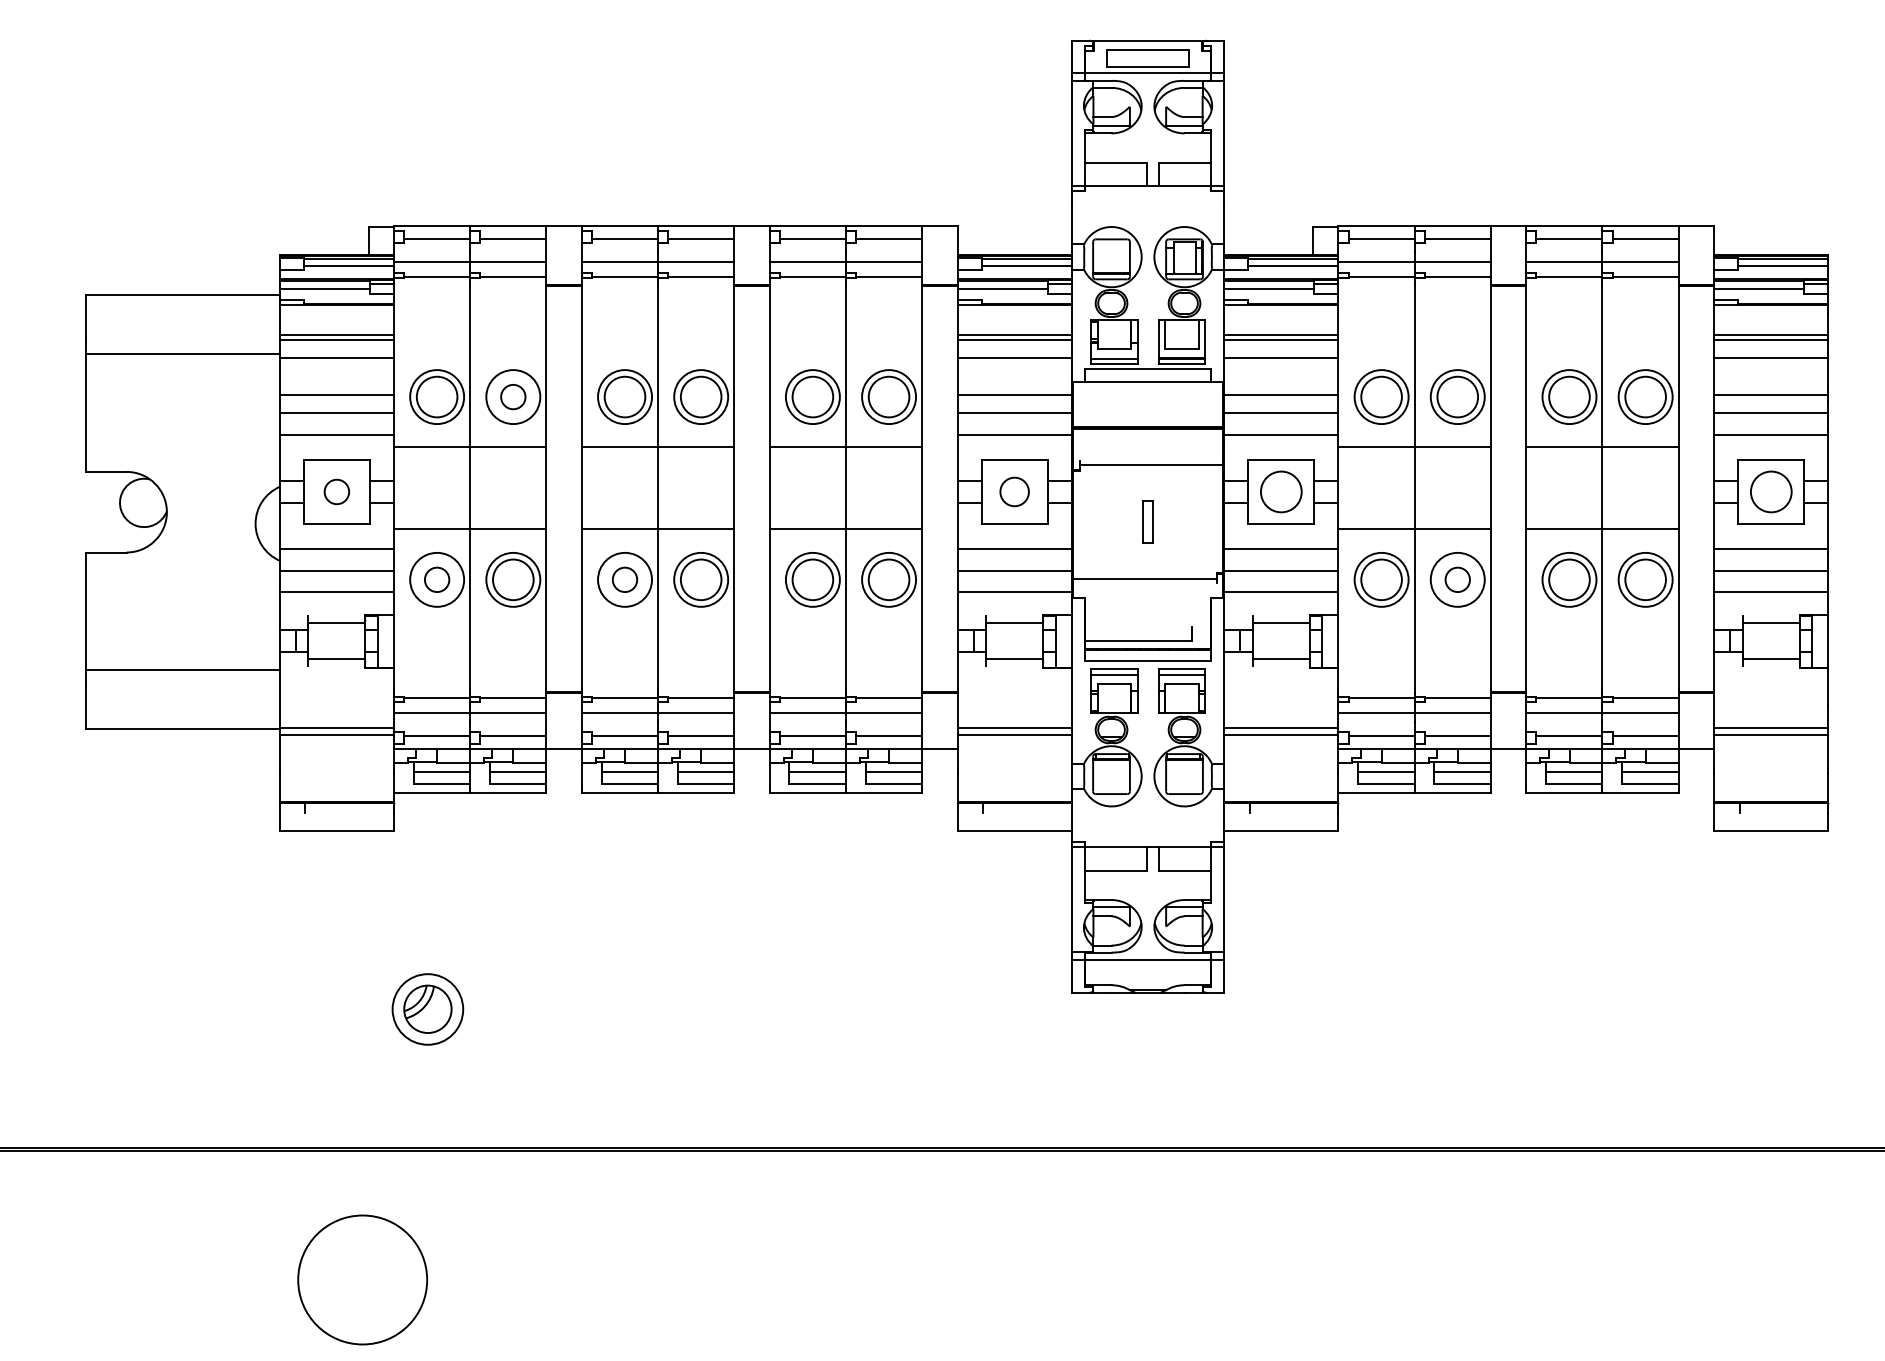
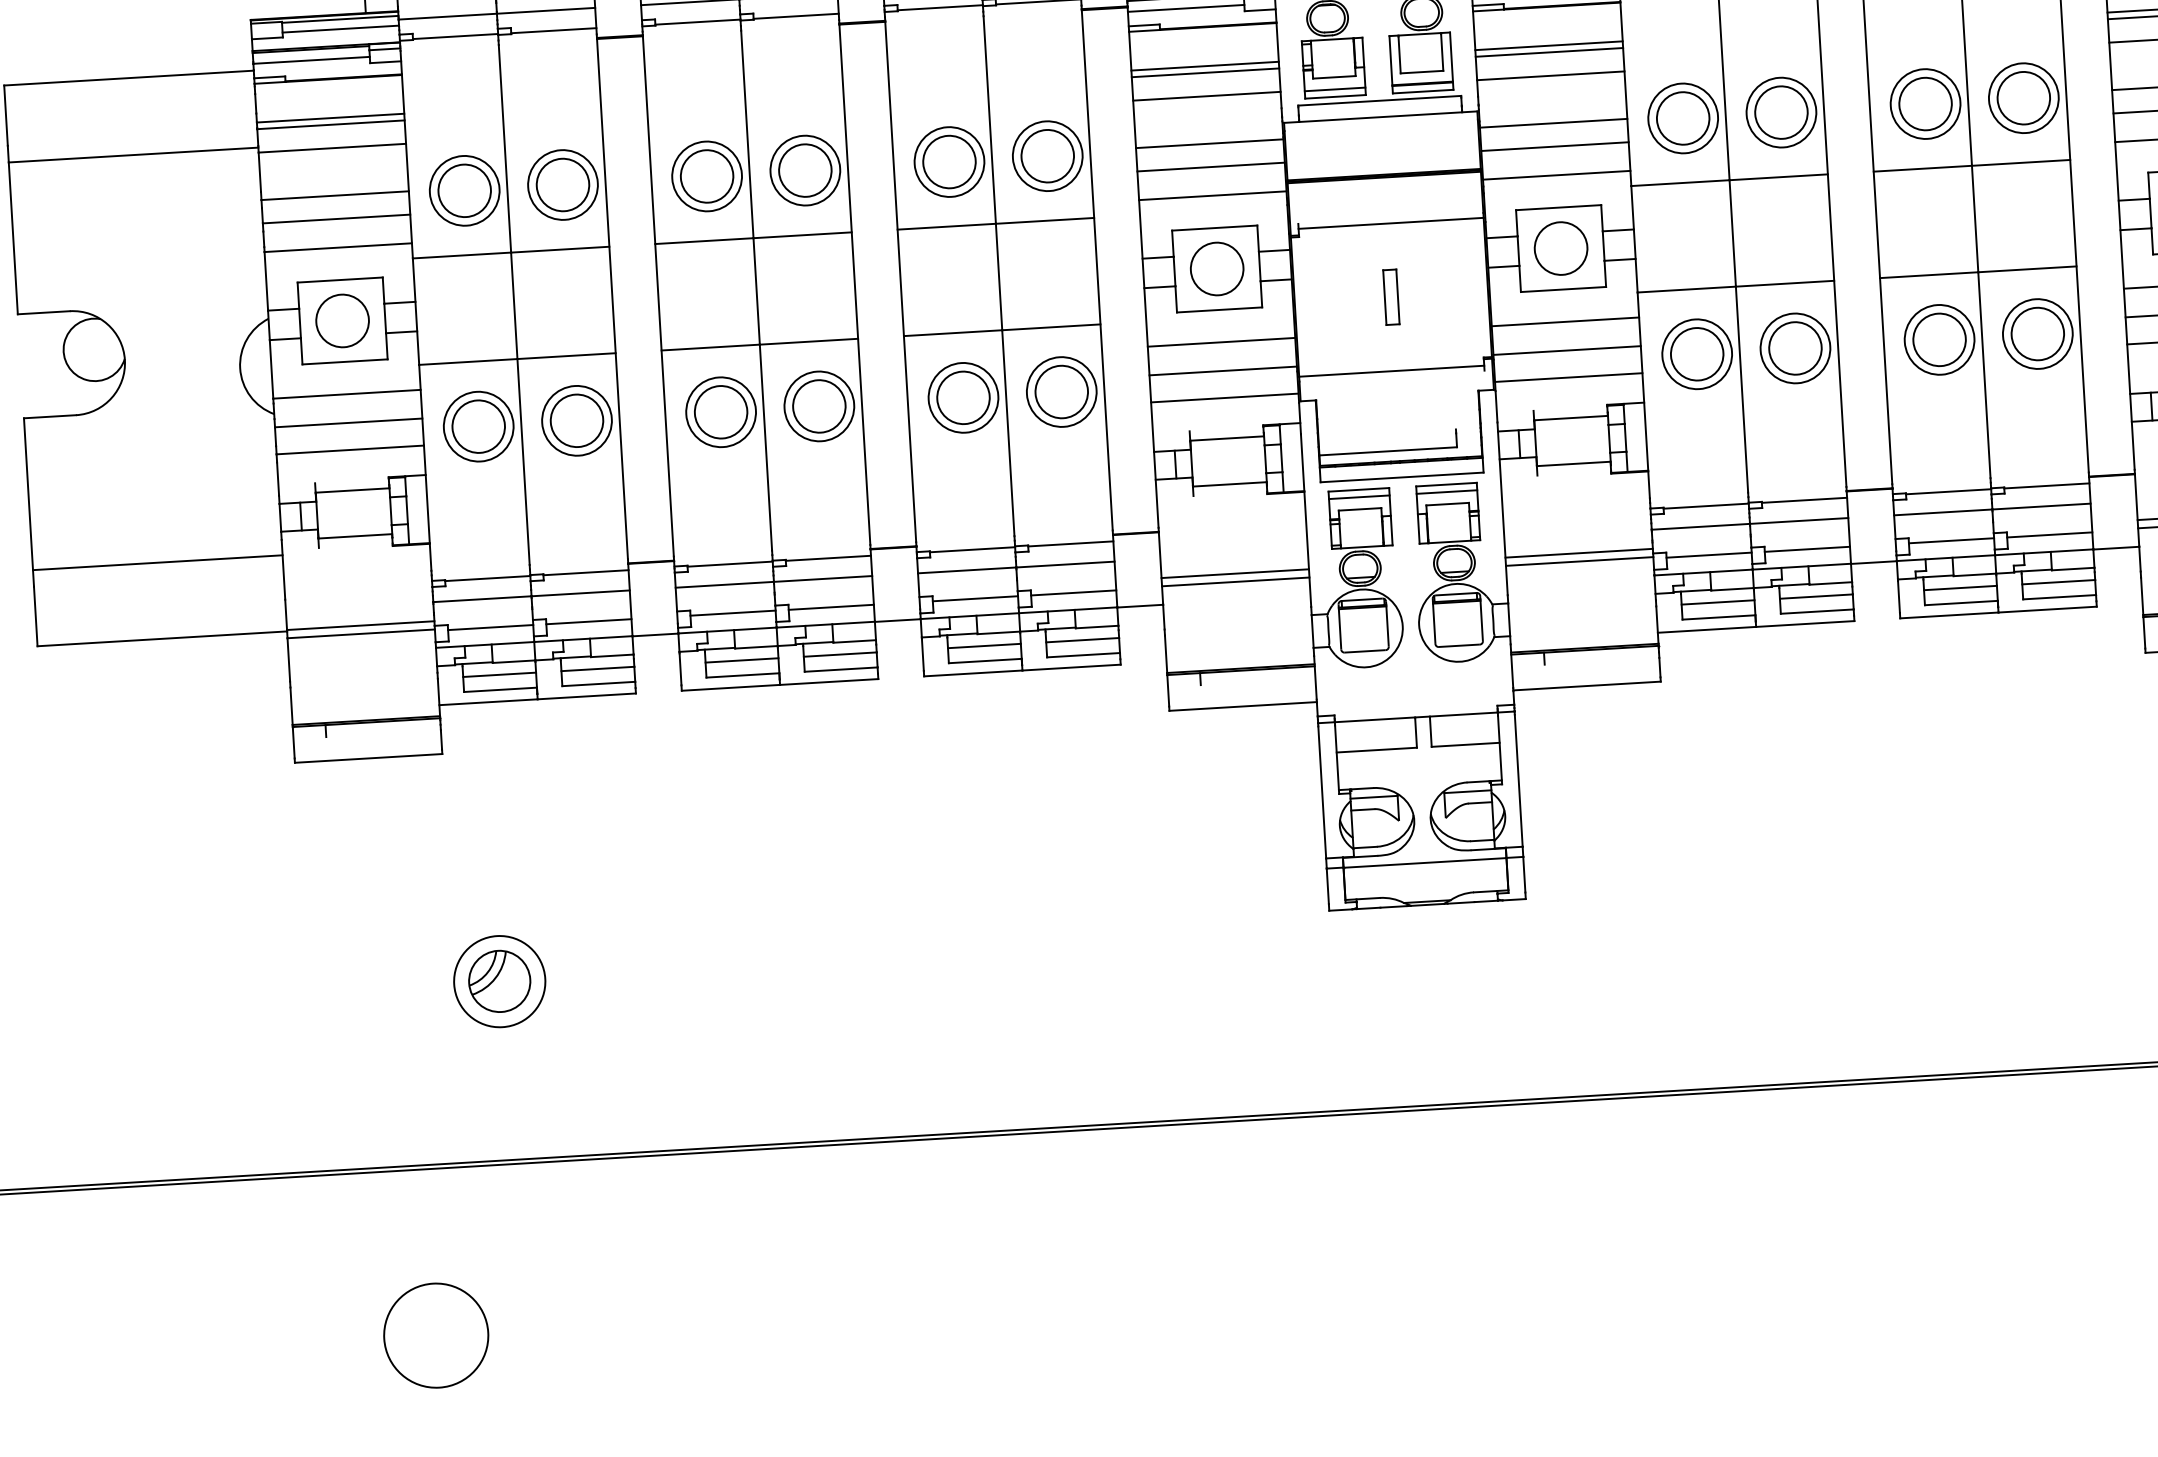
circle: (513, 396) -> (563, 184), size x1.67
circle: (336, 491) -> (342, 320), size x1.67
circle: (1014, 491) -> (1216, 268), size x1.43
circle: (436, 579) -> (477, 426), size x1.67
circle: (624, 579) -> (720, 411), size x1.67
circle: (1457, 579) -> (1795, 348), size x1.67
circle: (362, 1279) -> (436, 1335), size x0.62

